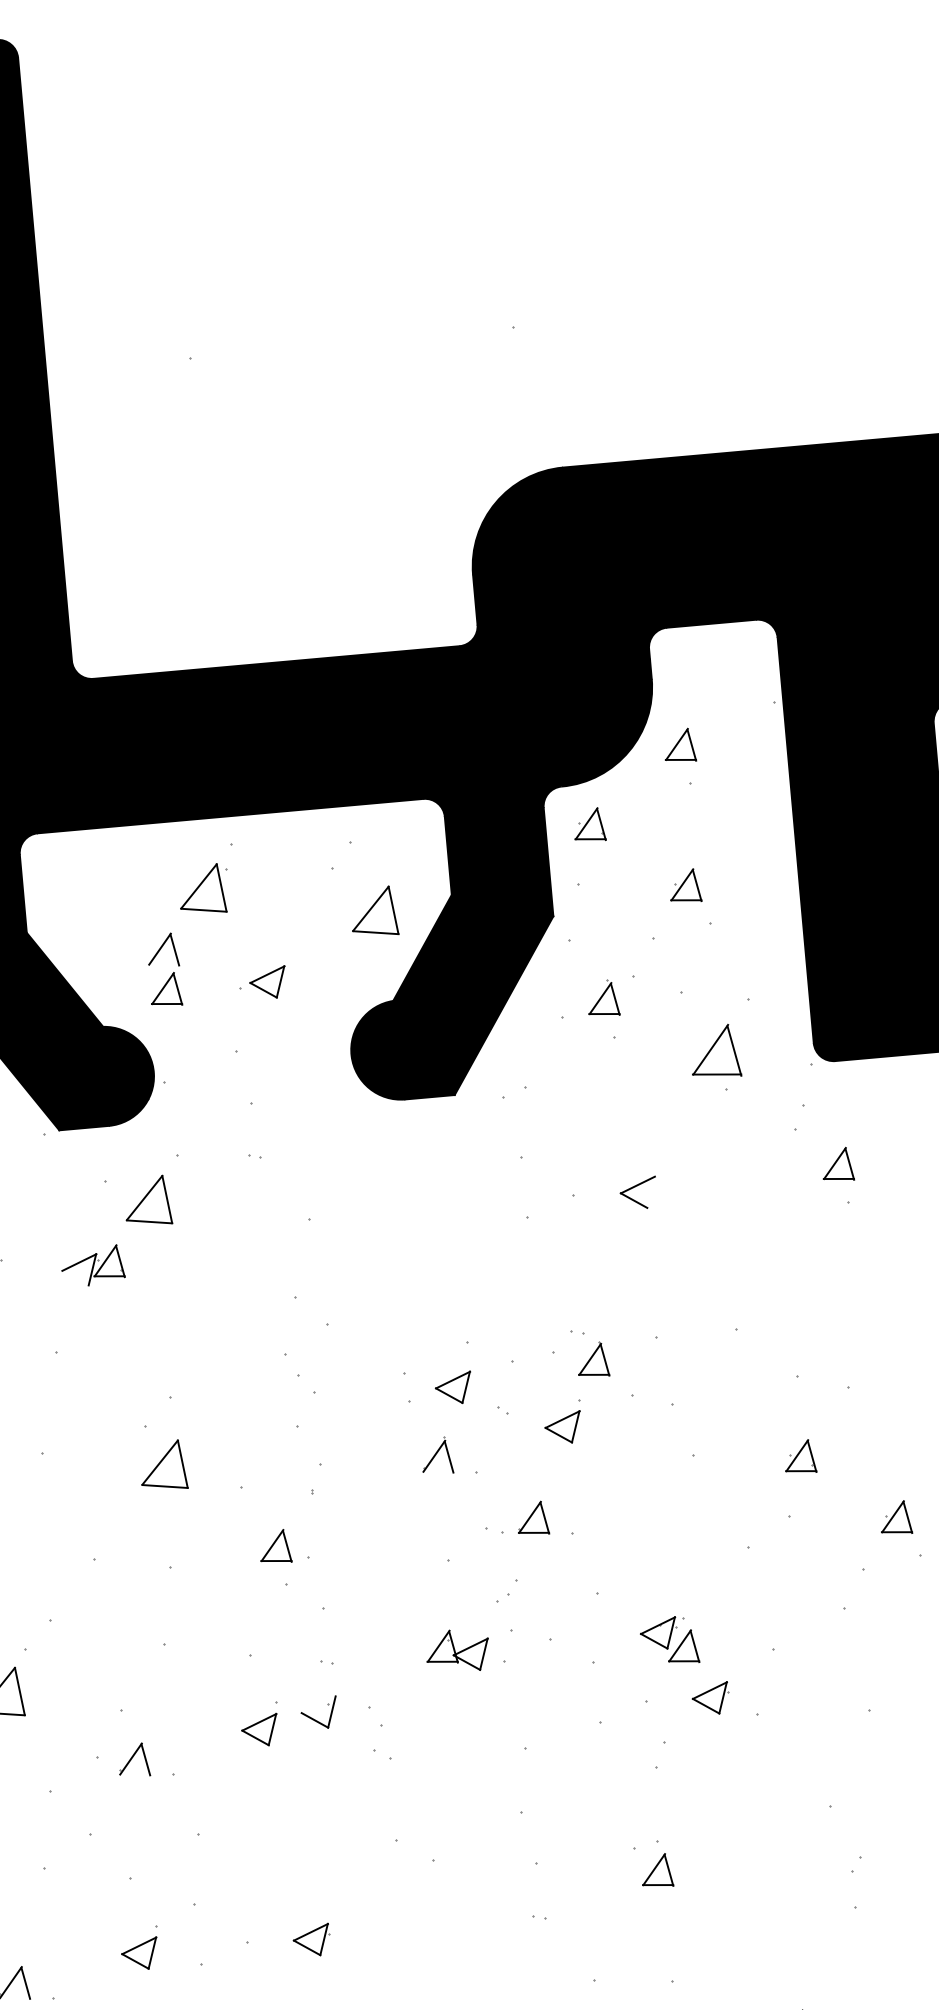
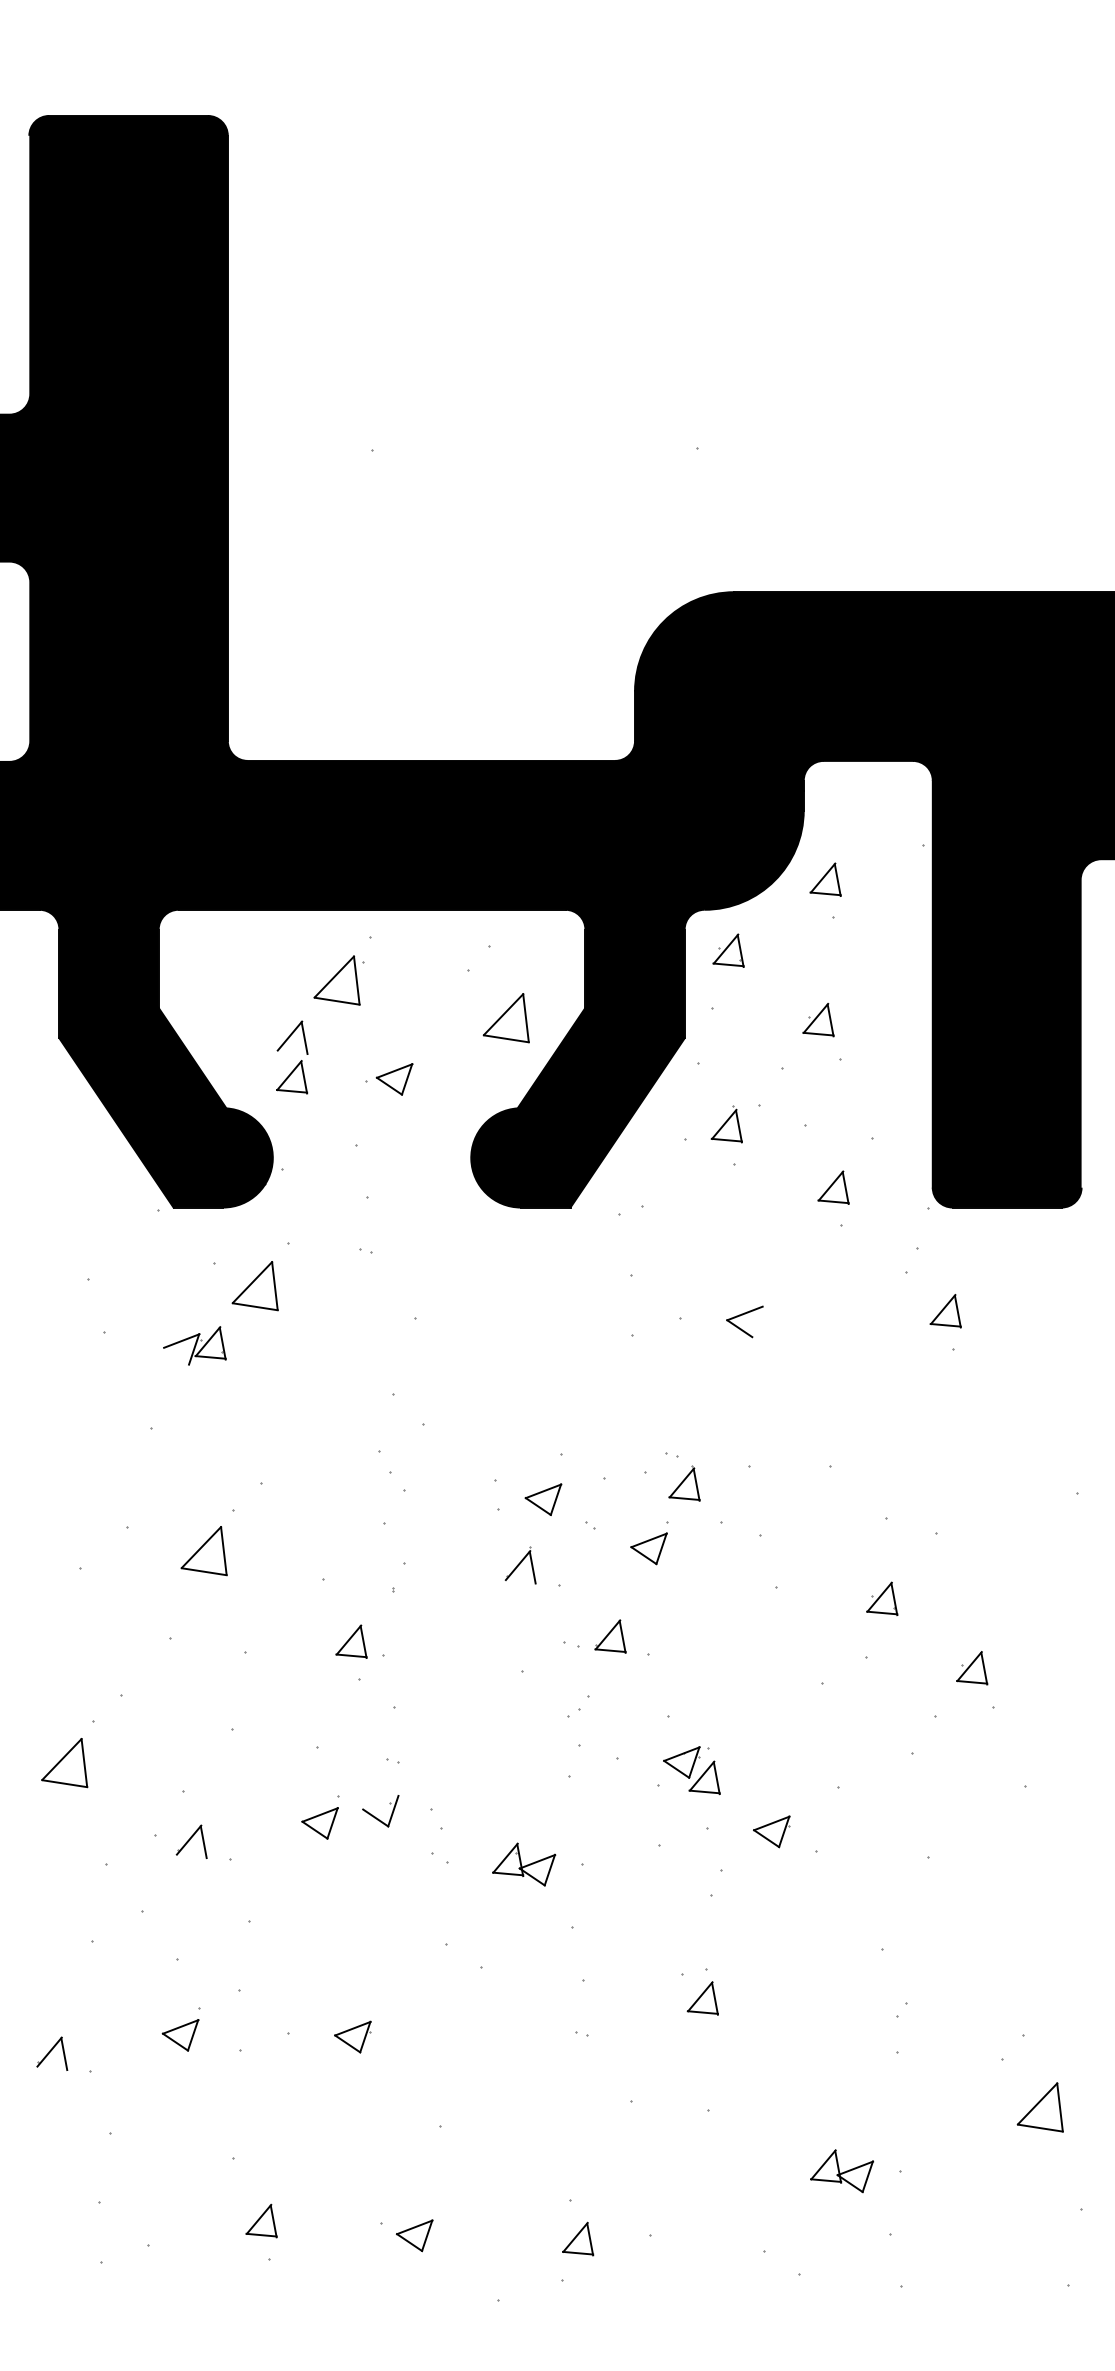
part: (714, 1051) -> (833, 1187), size x0.62
part: (162, 1466) -> (203, 1551), moved
part: (669, 1641) -> (691, 1770), moved
part: (458, 1650) -> (524, 1864), moved

